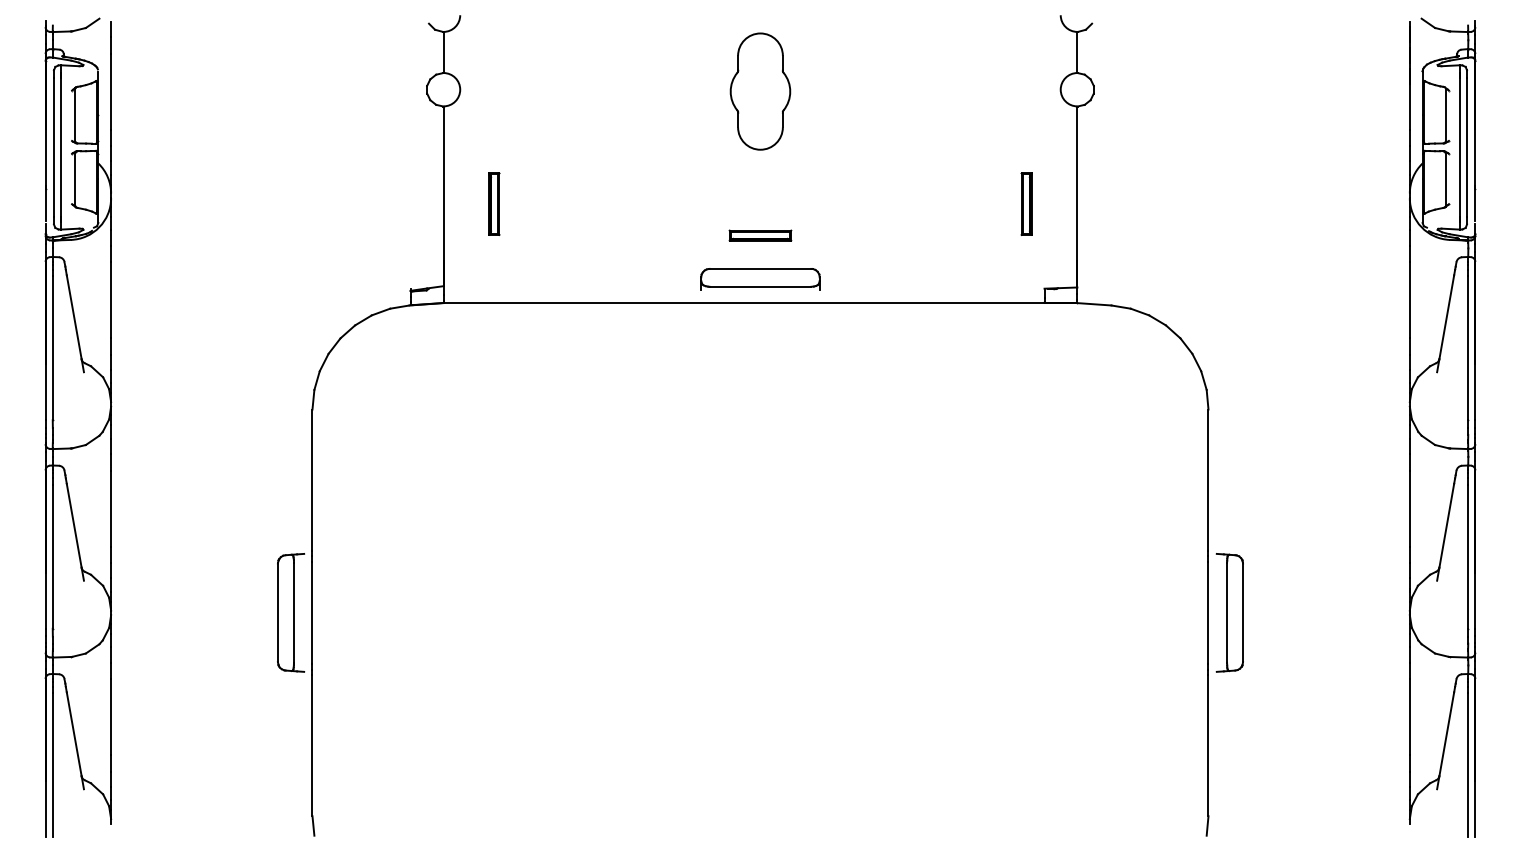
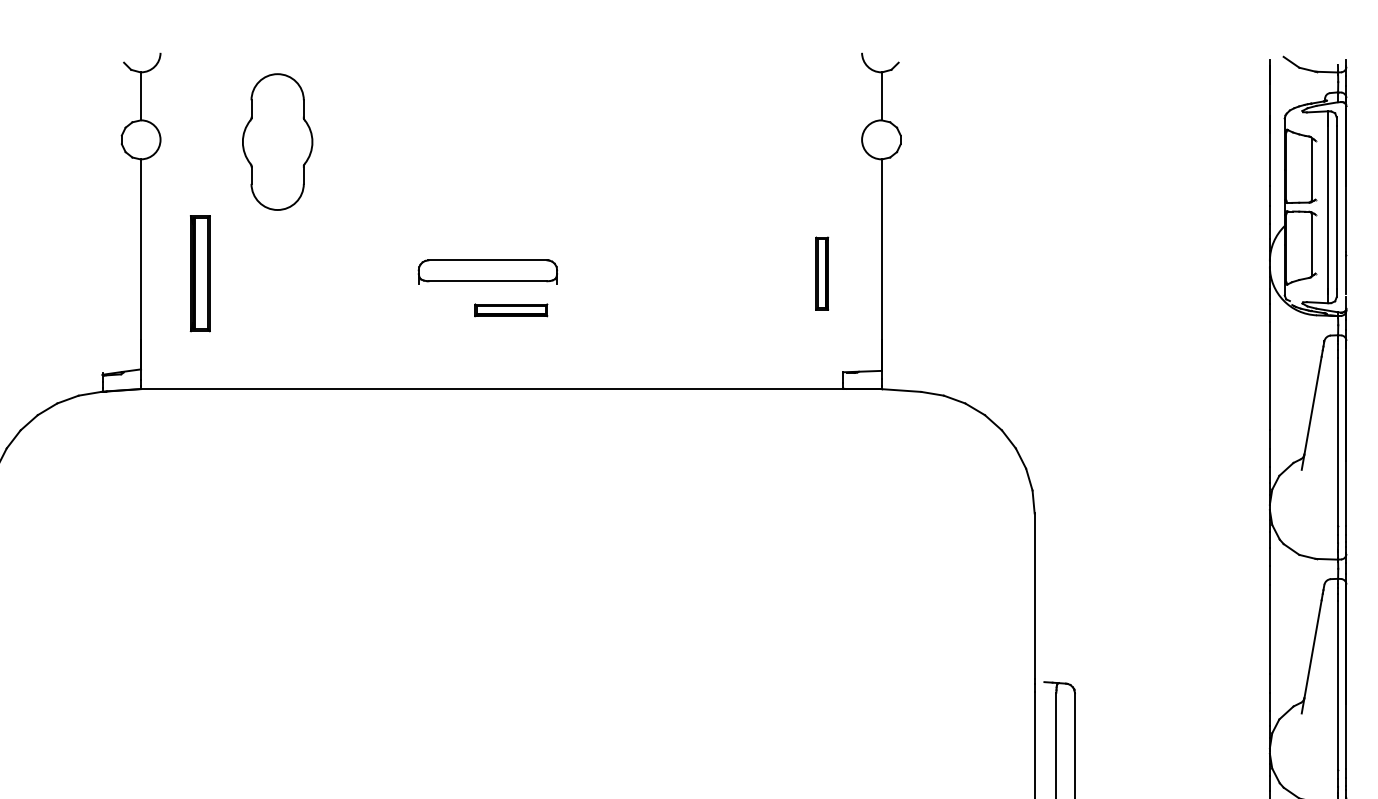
part: (760, 91) -> (277, 141), moved
part: (494, 203) -> (200, 272), size x1.6
part: (760, 279) -> (487, 272), moved

